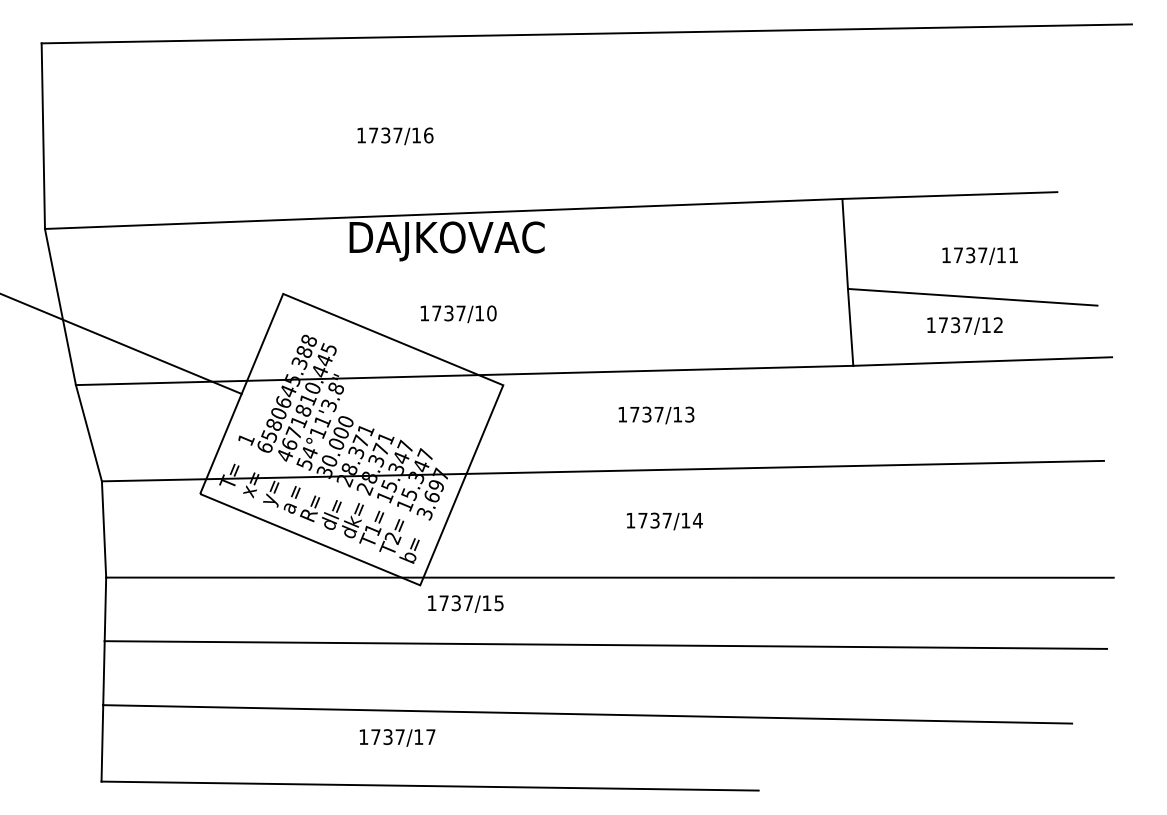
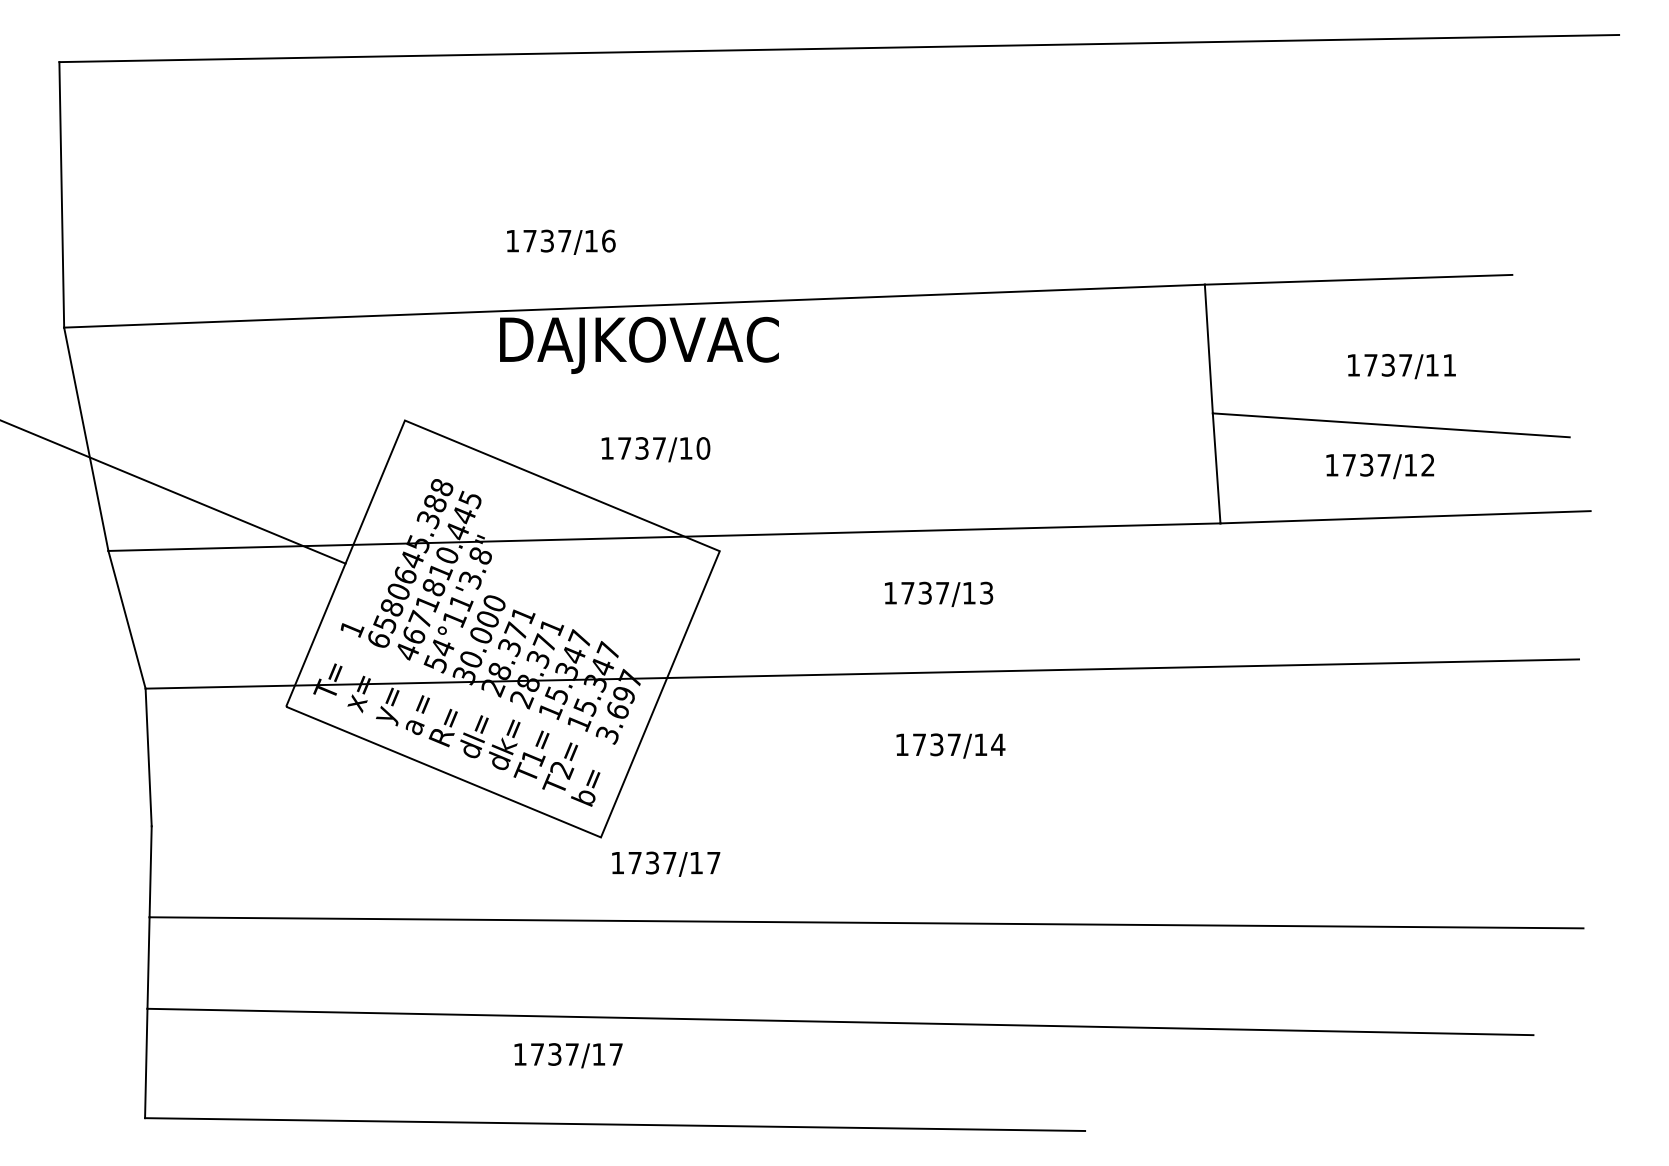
text: (395, 136) -> (561, 242), moved
line: (609, 577) -> (871, 826), removed
text: (498, 603) -> (712, 863), 1737/15 -> 1737/17

